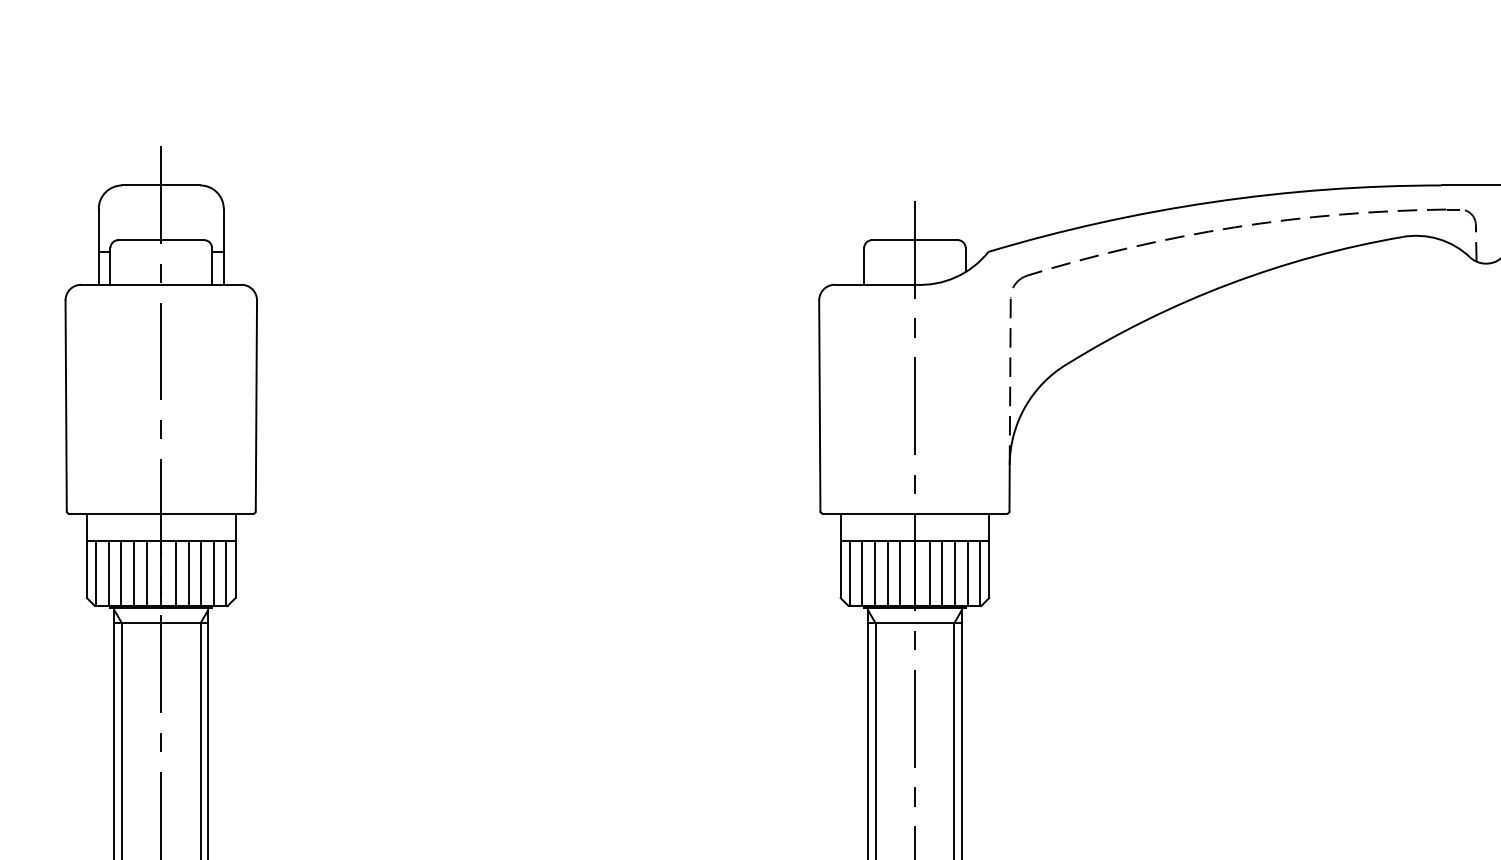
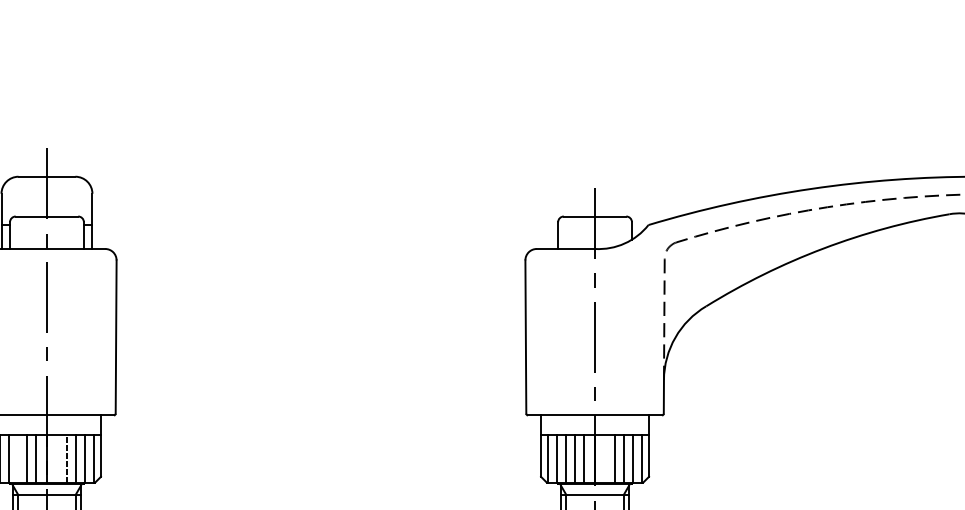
line: (121, 573) -> (18, 458), removed
line: (175, 573) -> (57, 458), removed
line: (188, 573) -> (66, 458), solid -> dashed
line: (929, 573) -> (605, 458), removed

